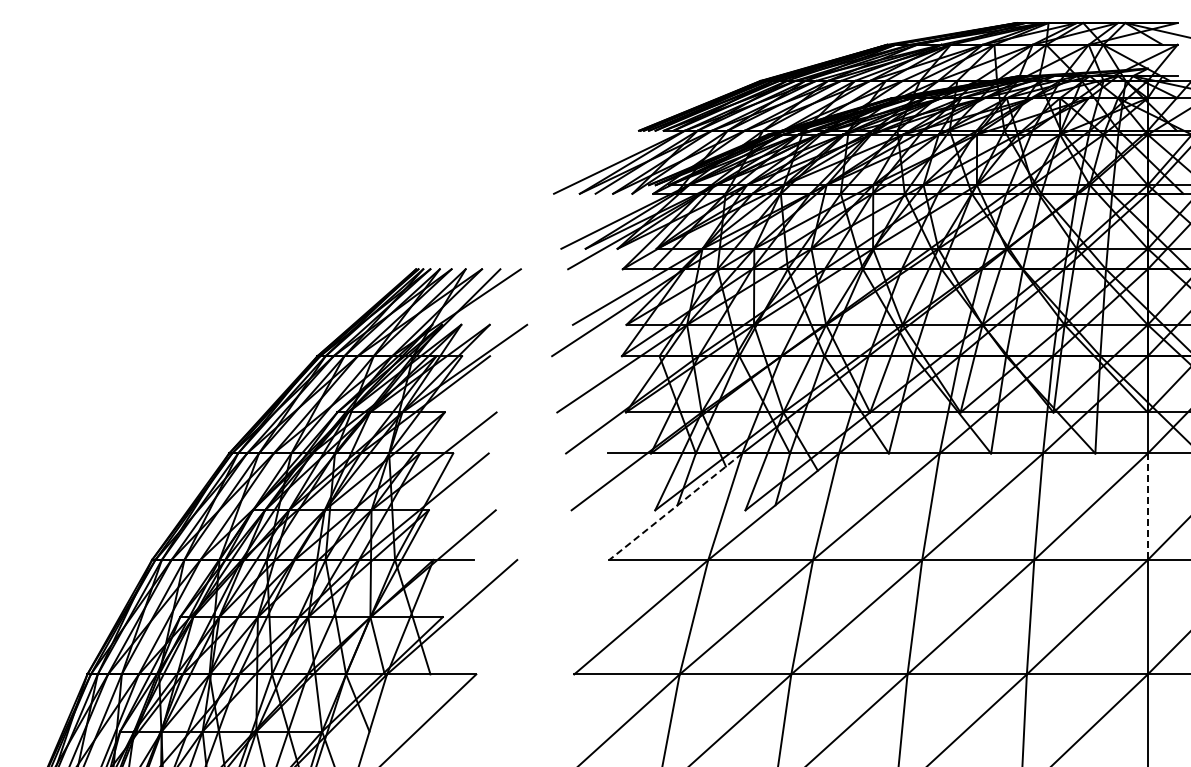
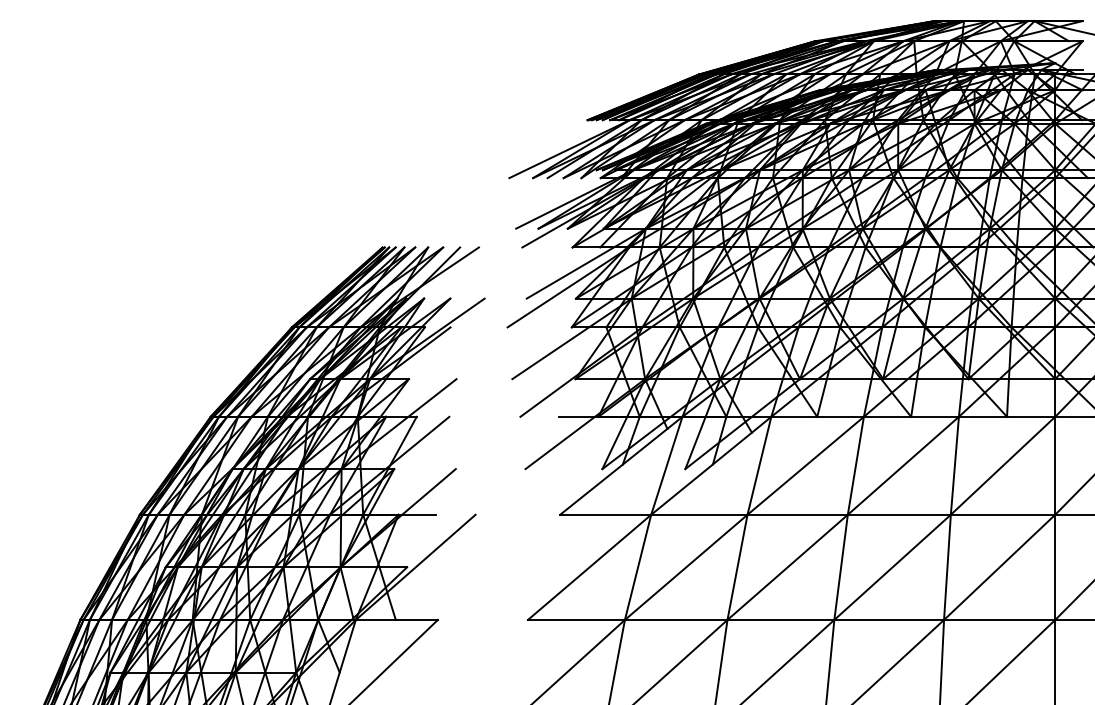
line: (675, 507) -> (621, 466), dashed -> solid
line: (1147, 507) -> (1054, 466), dashed -> solid

